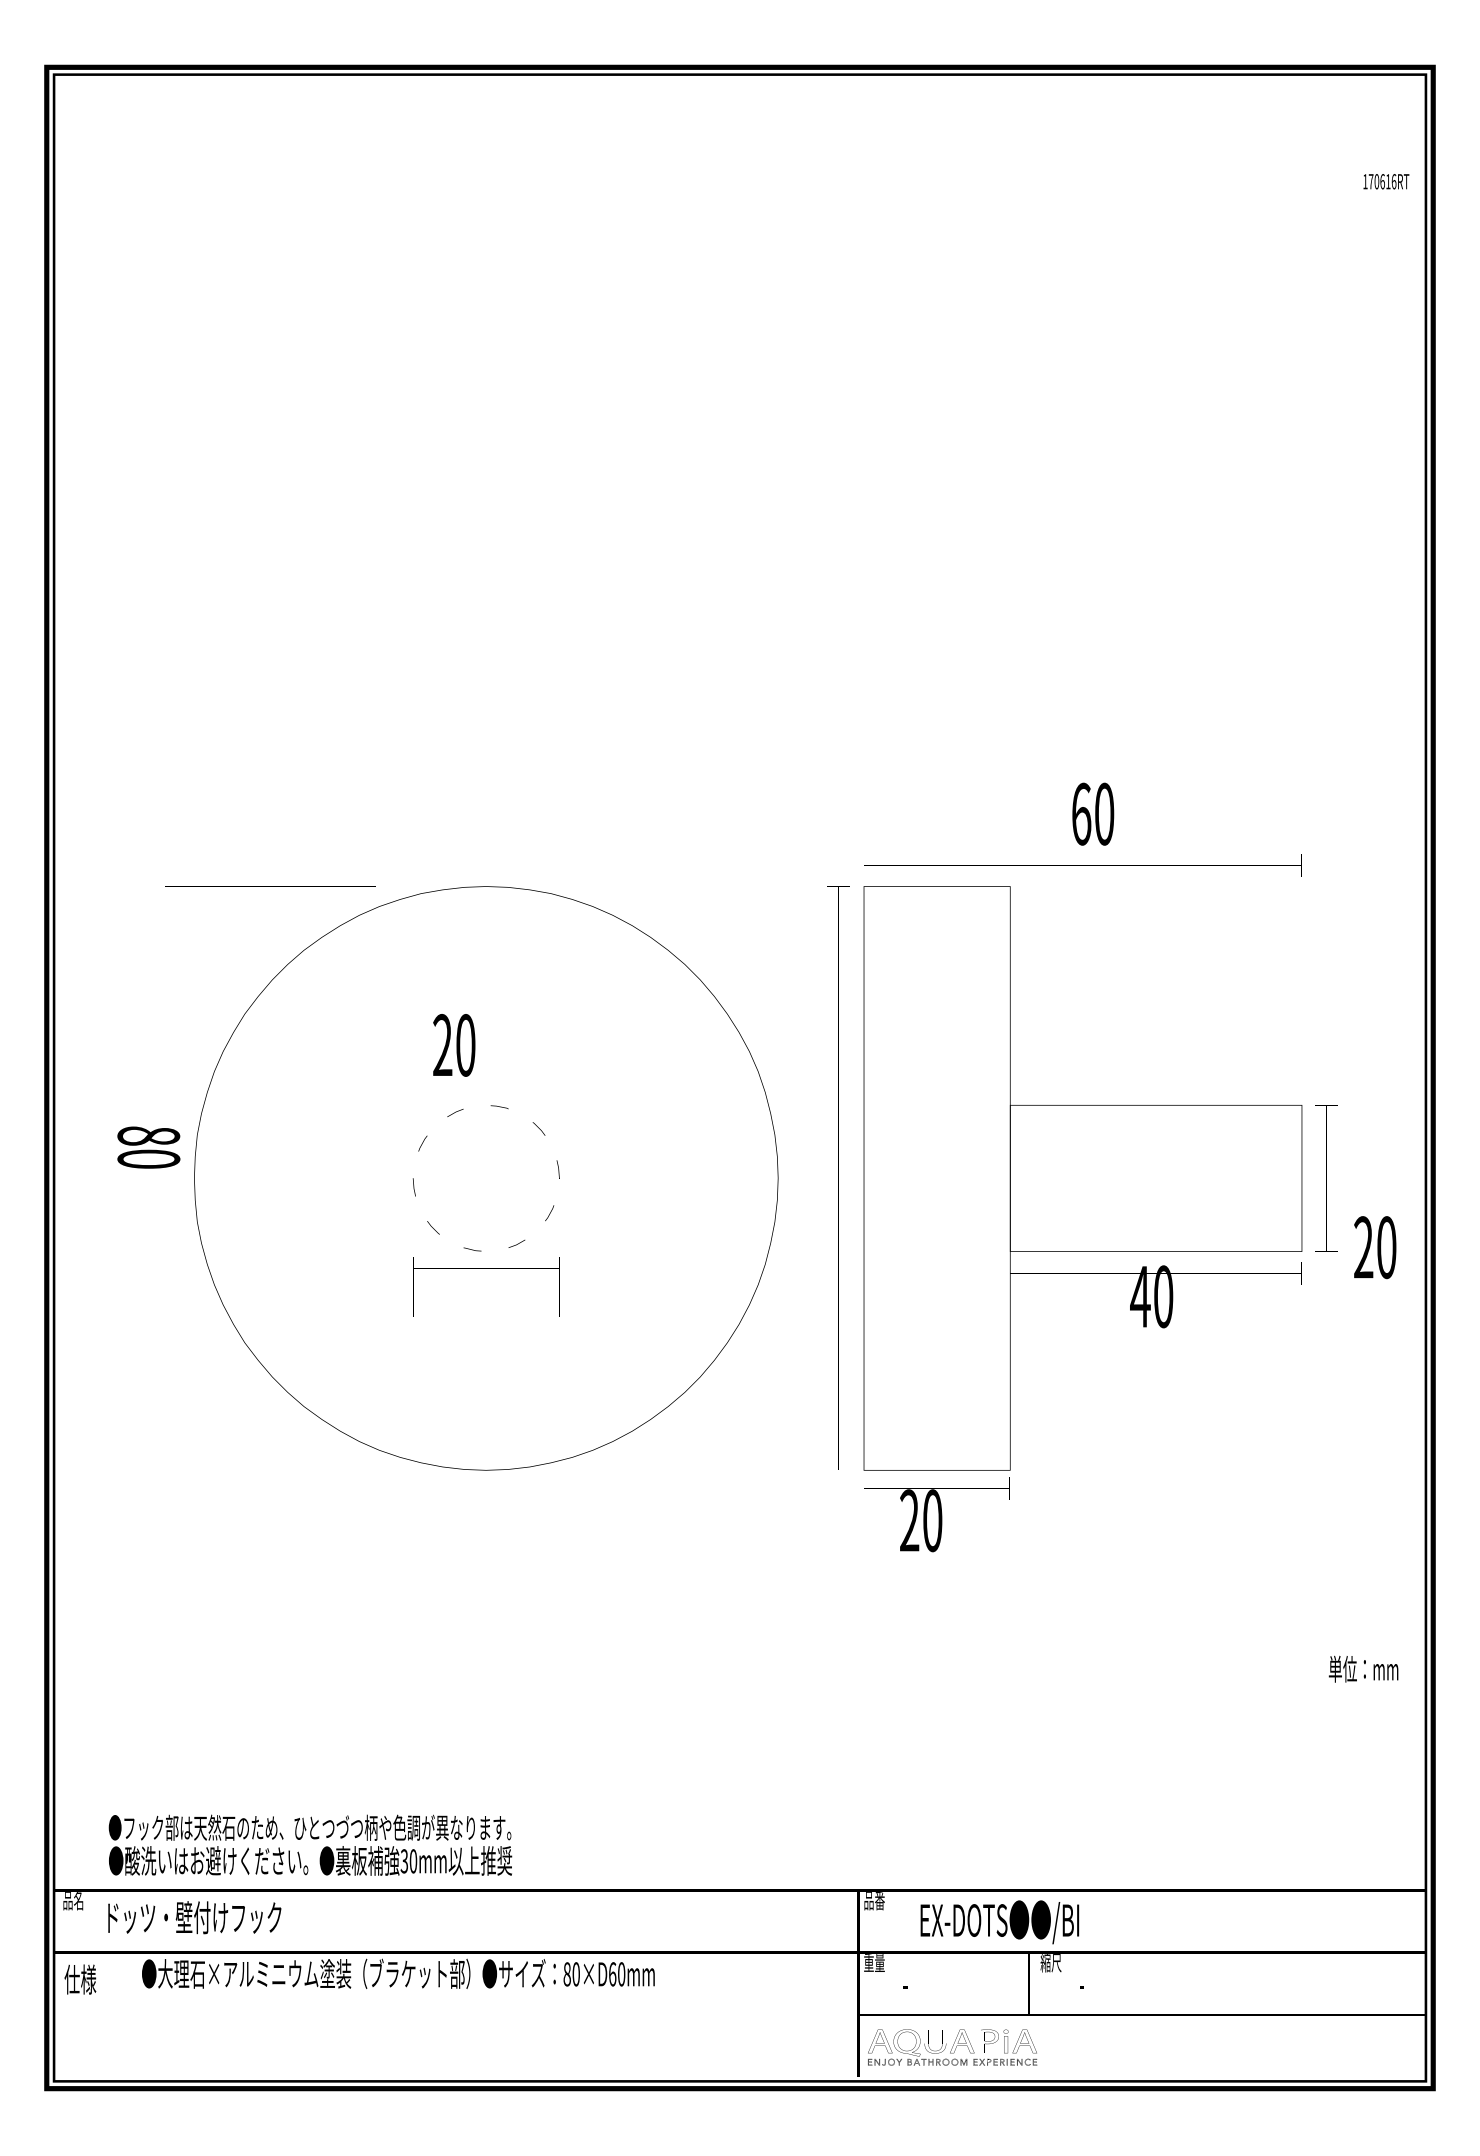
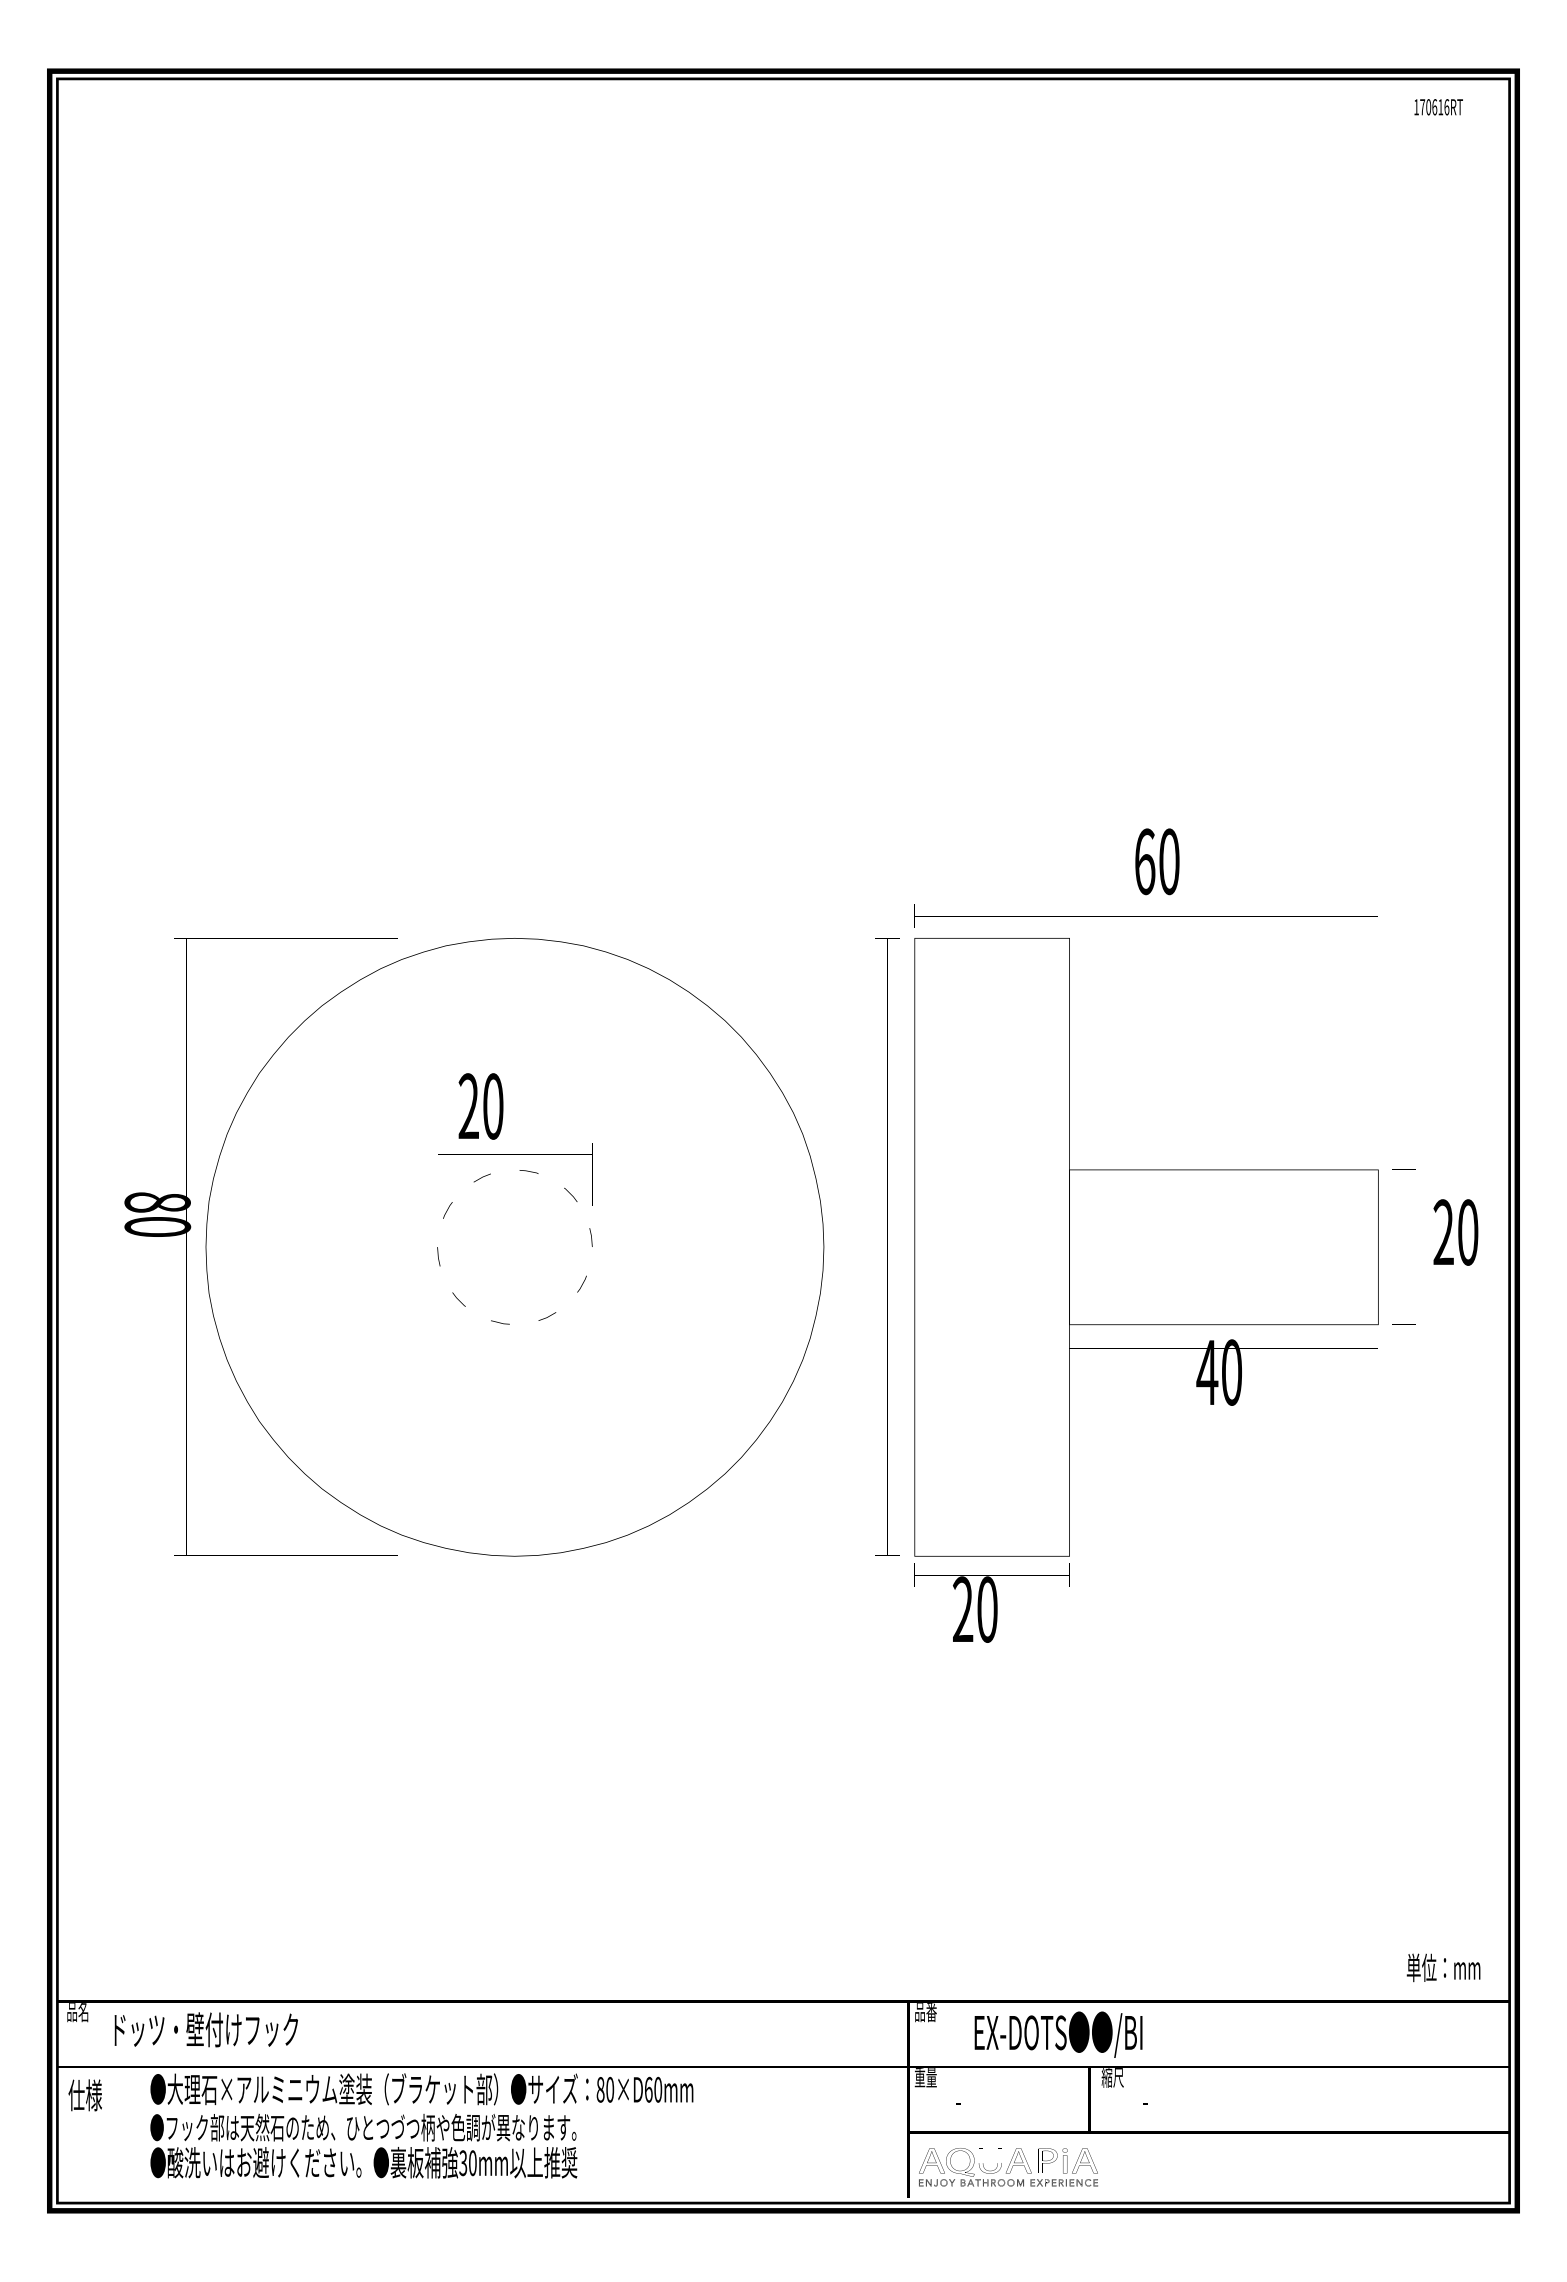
text: (1386, 181) -> (1438, 107), moved
text: (1374, 1247) -> (1455, 1232), moved
part: (486, 1268) -> (515, 1154), moved
text: (1363, 1668) -> (1443, 1967), moved
text: (310, 1845) -> (363, 2146), moved

